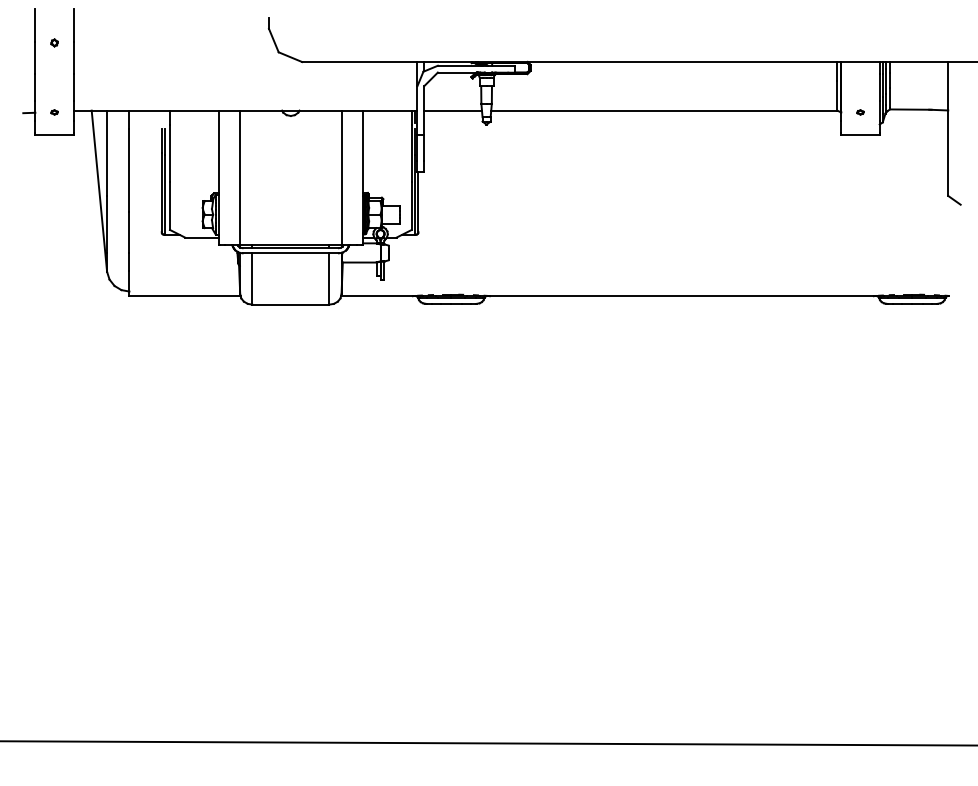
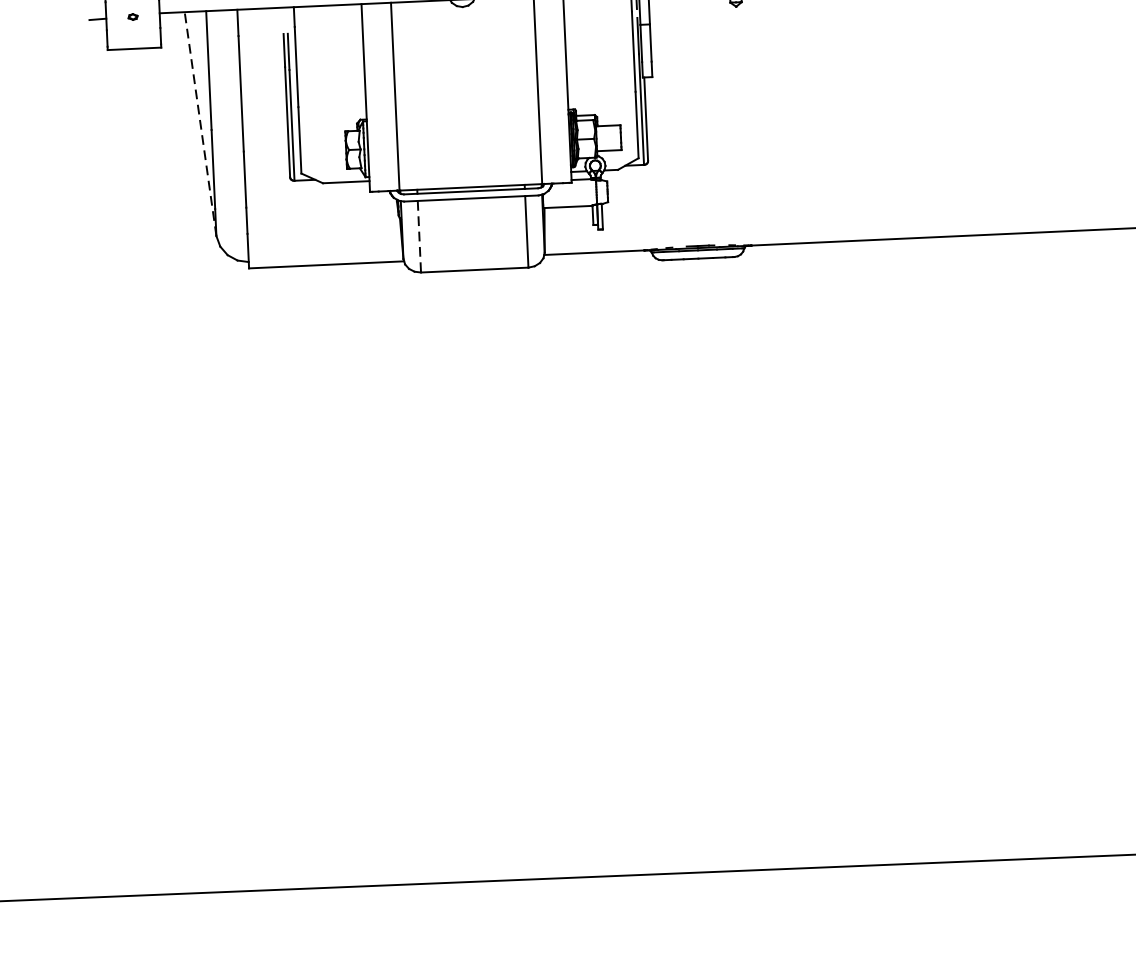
line: (99, 190) -> (200, 123), solid -> dashed
line: (252, 278) -> (419, 236), solid -> dashed

